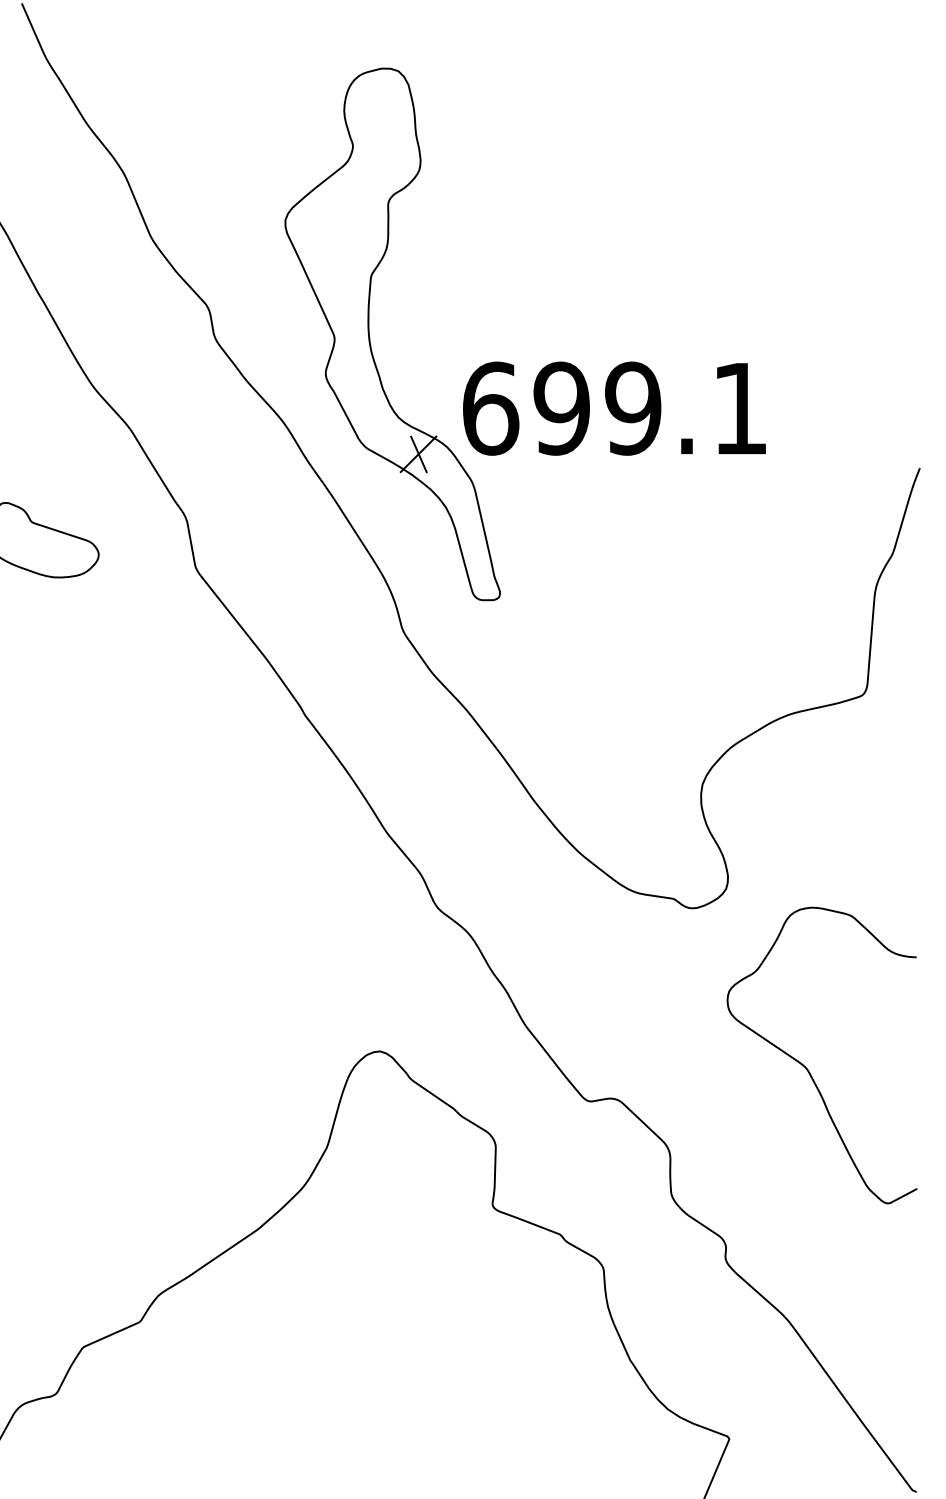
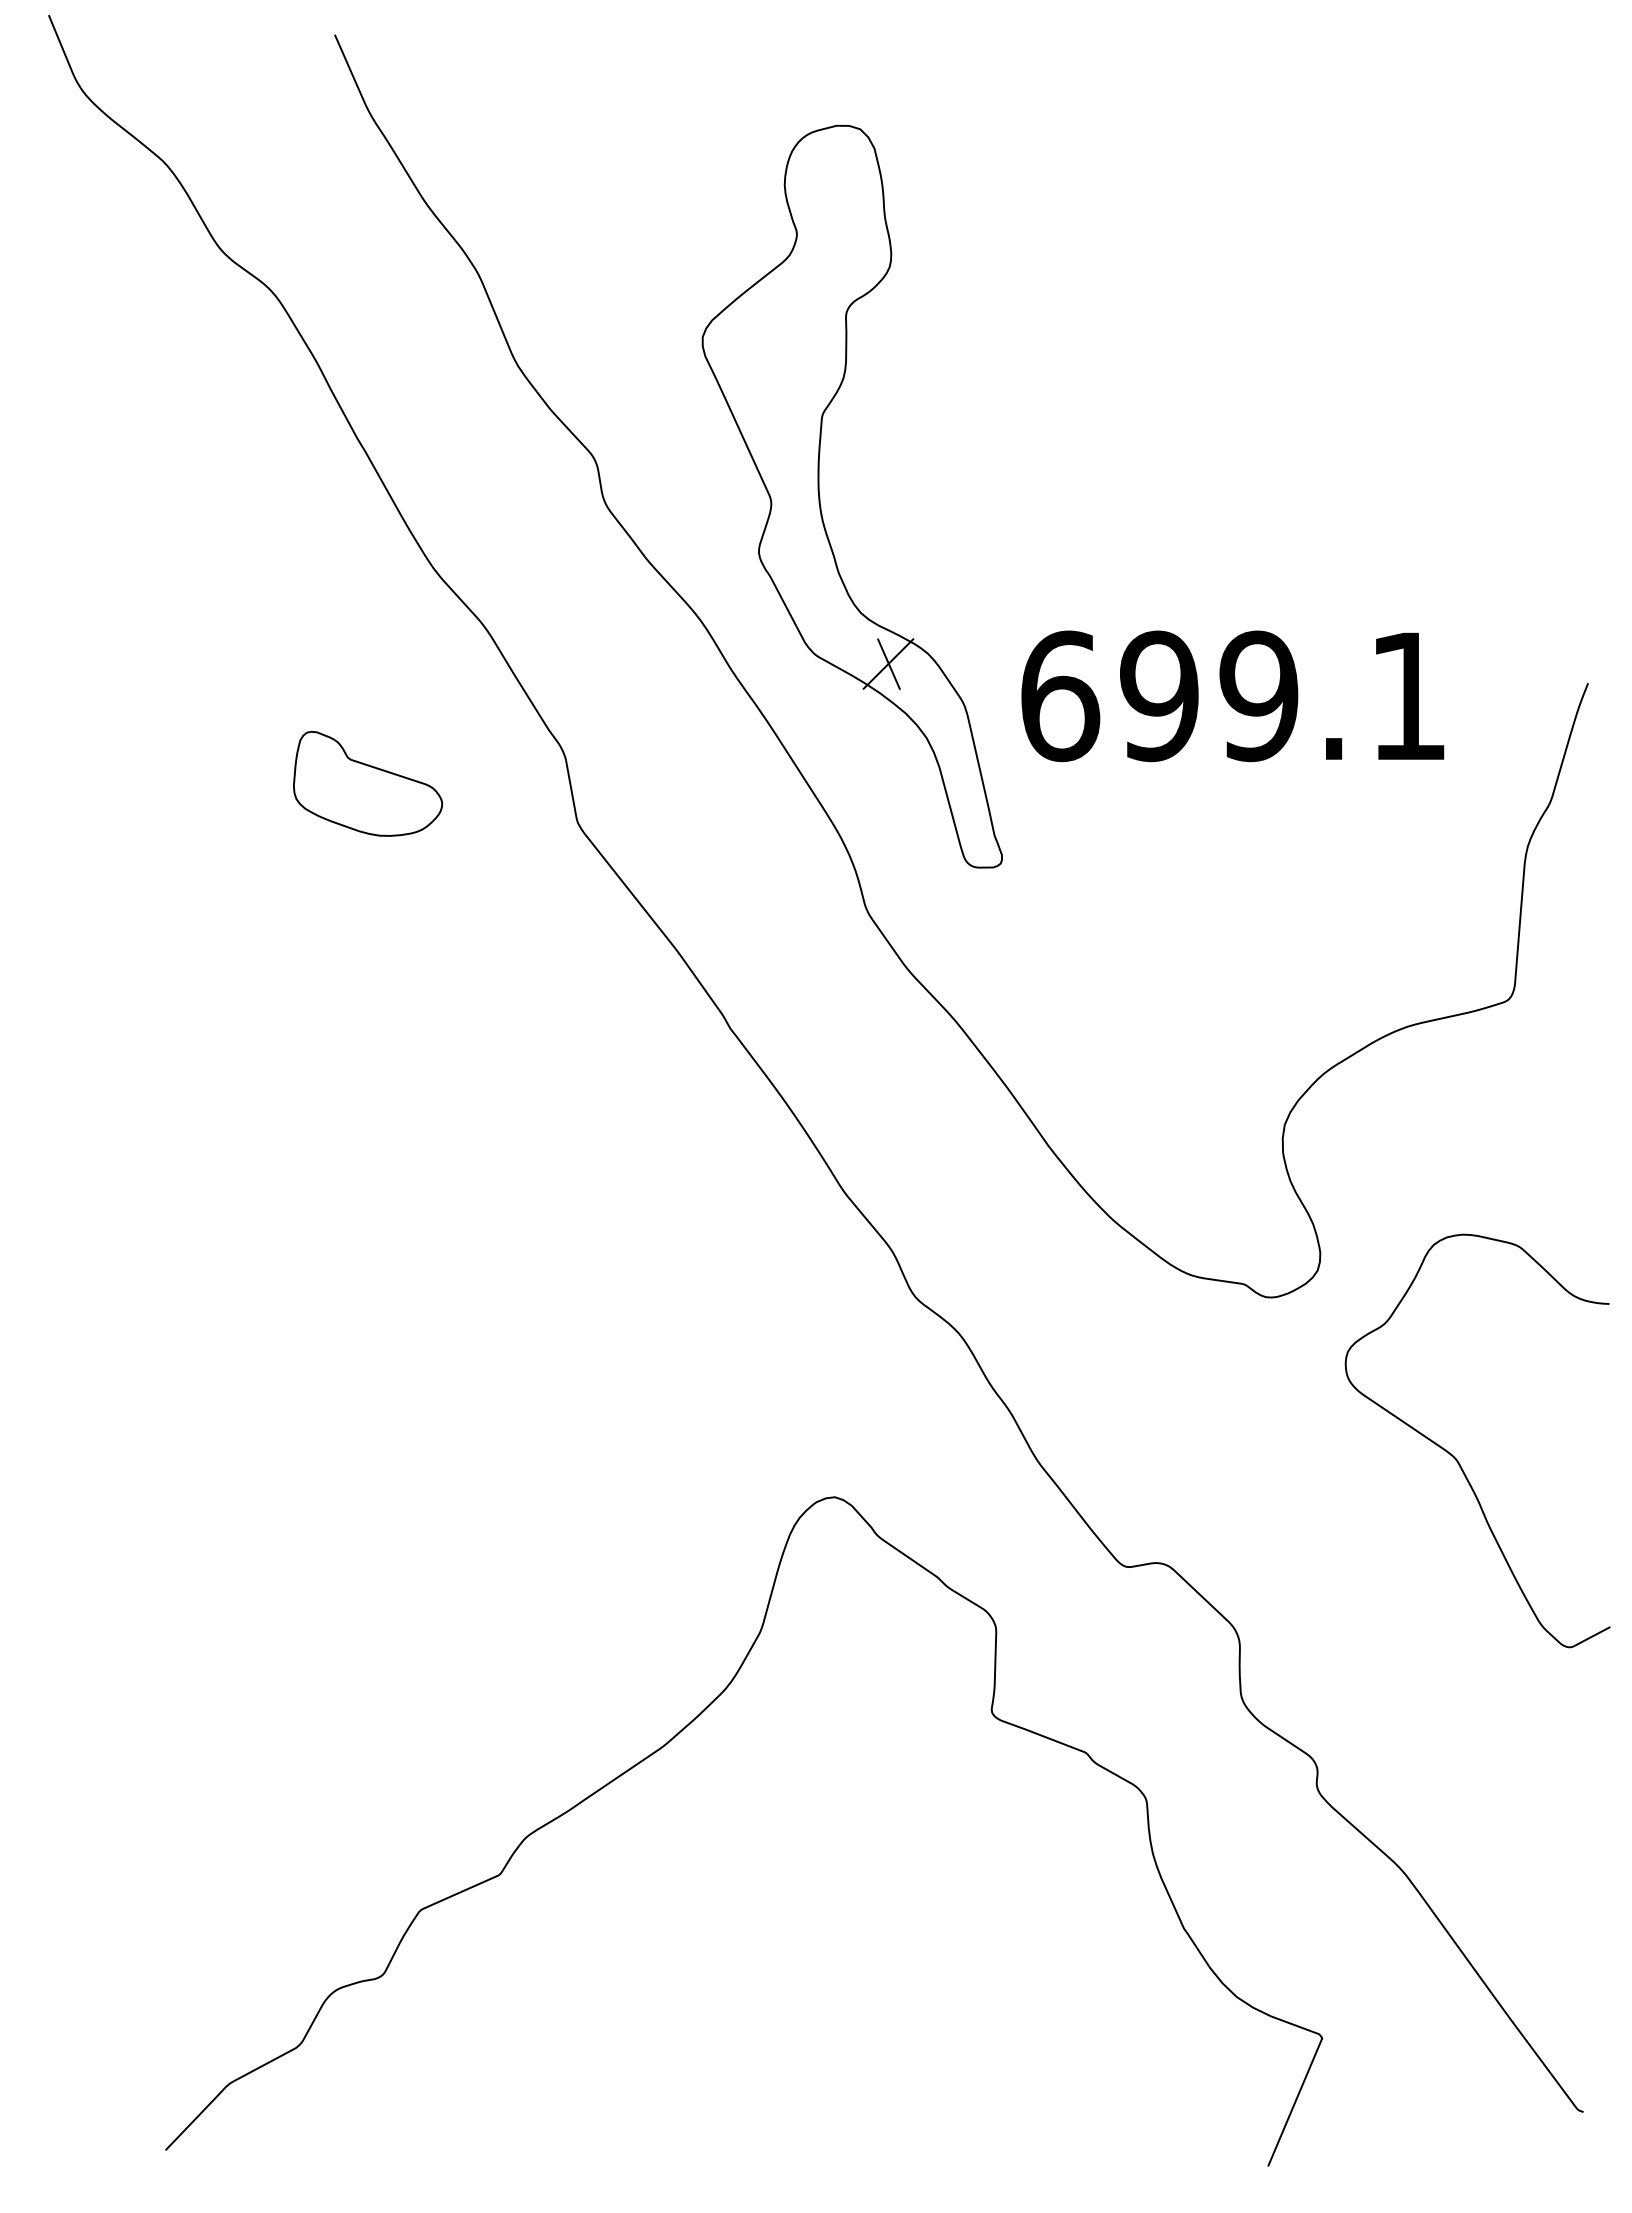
text: (614, 408) -> (1232, 696), moved
curve: (807, 1068) -> (1457, 1459), moved

